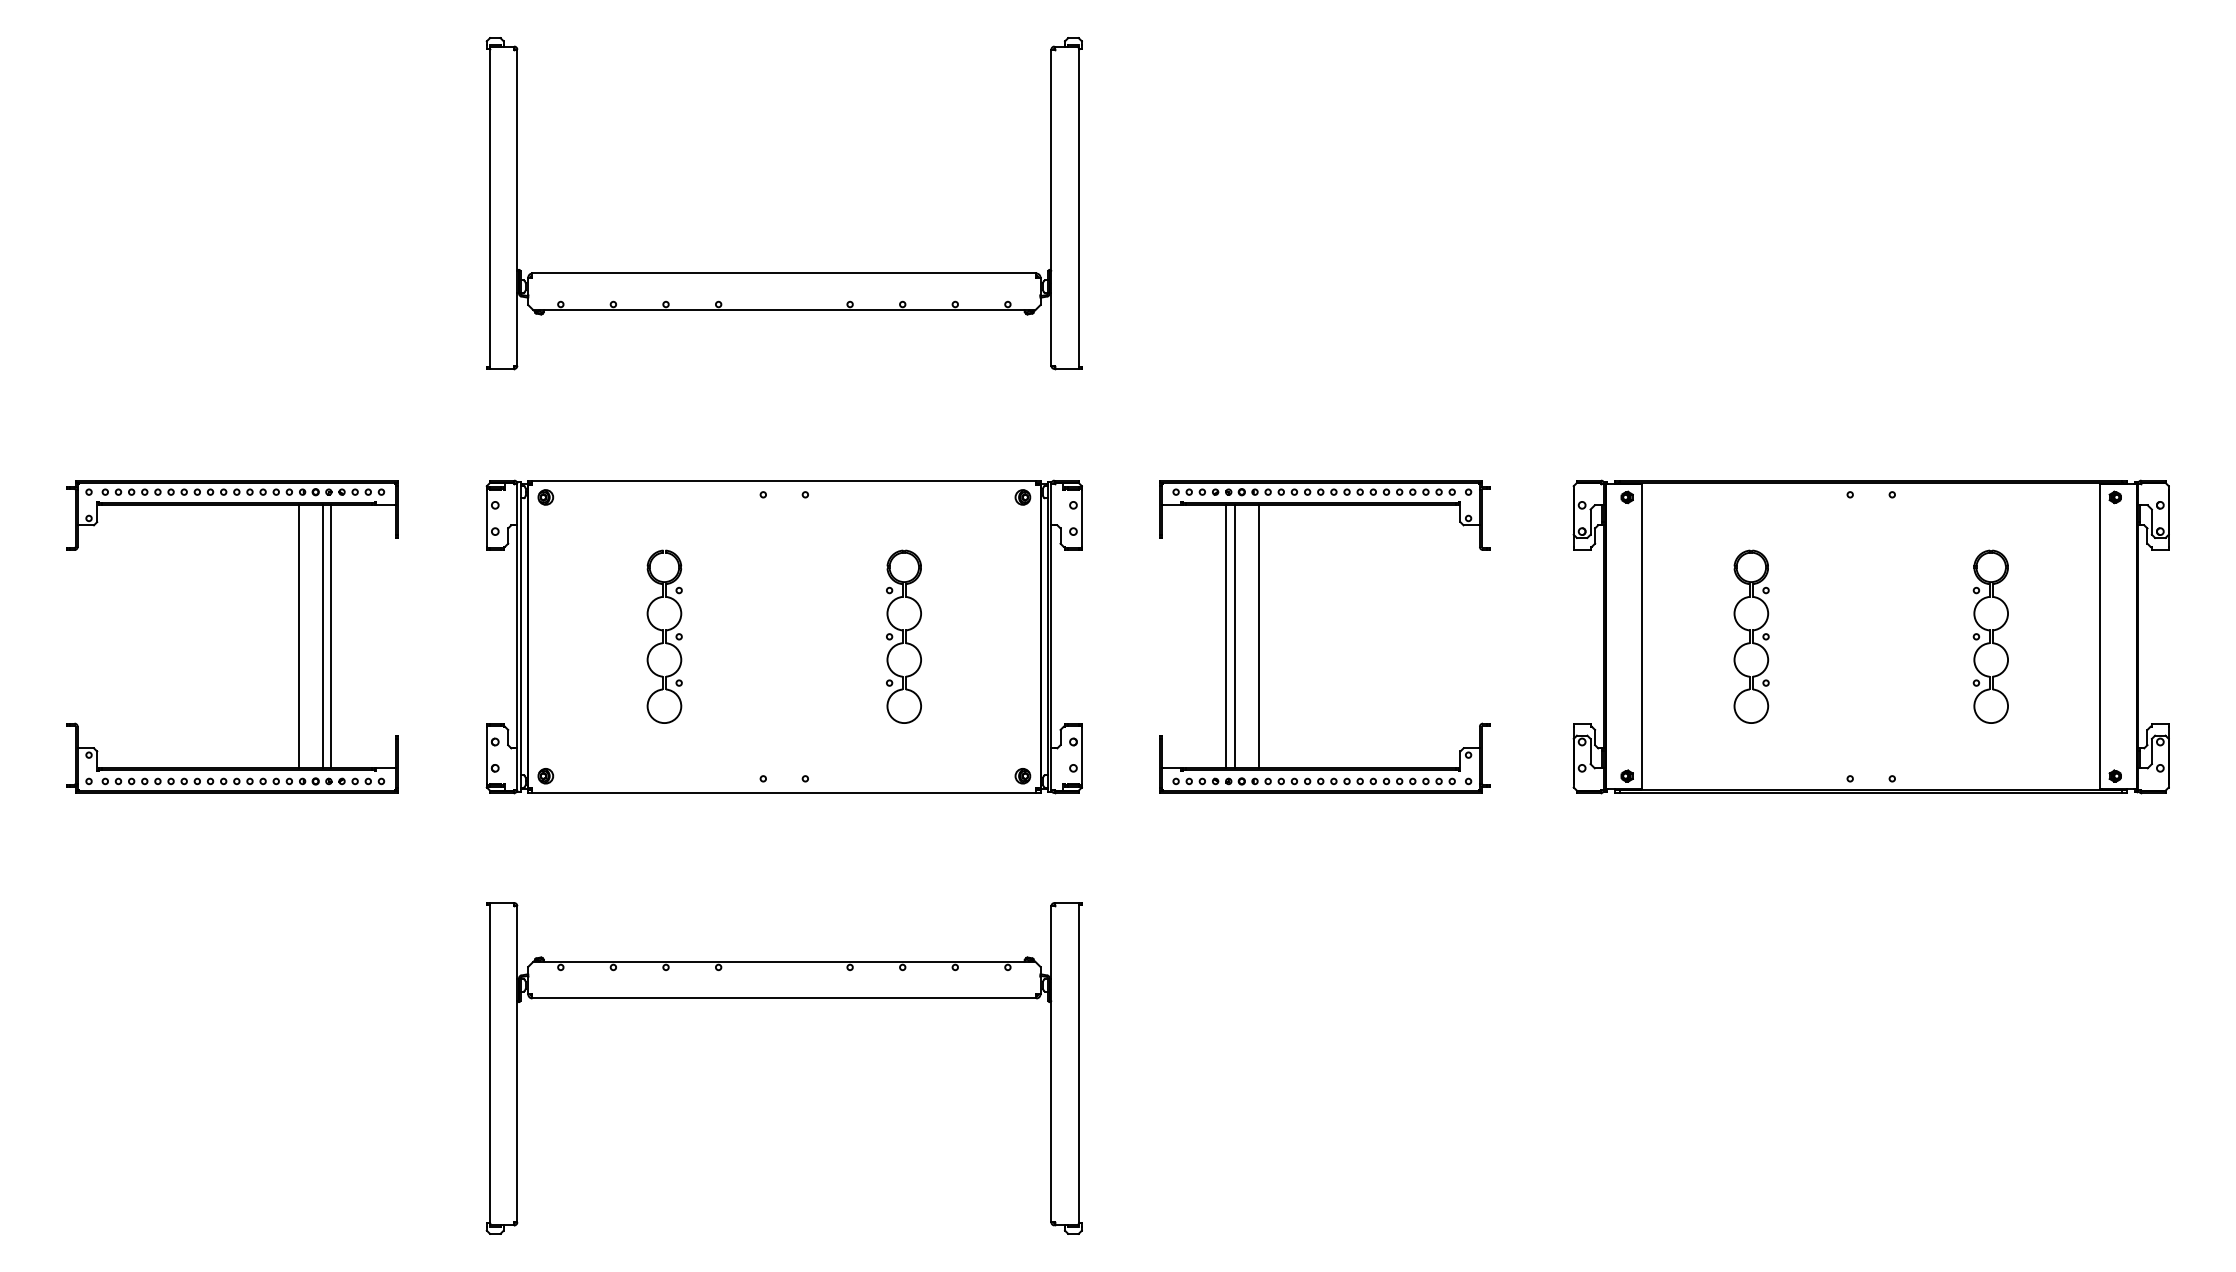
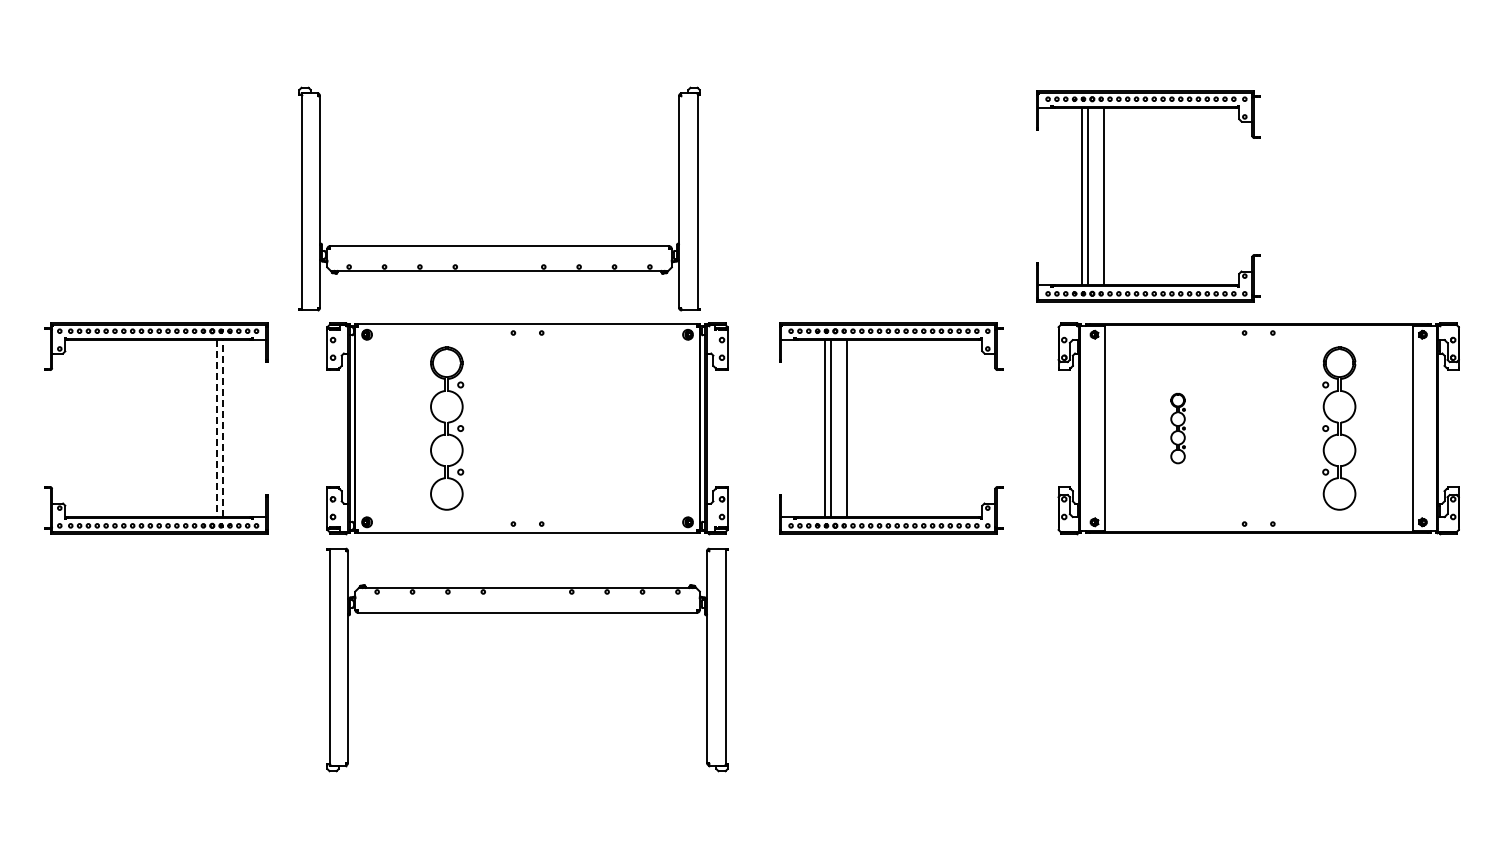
part: (784, 272) -> (499, 245), moved
part: (1641, 291) -> (1104, 196), added
line: (298, 636) -> (200, 428), removed
line: (330, 636) -> (222, 428), solid -> dashed
part: (663, 636) -> (446, 428), size x1.4
part: (903, 636) -> (607, 428), removed
part: (1750, 636) -> (1177, 428), size x0.6
part: (1989, 636) -> (1338, 428), size x1.4
line: (321, 638) -> (216, 429), solid -> dashed
part: (784, 999) -> (527, 613), moved

